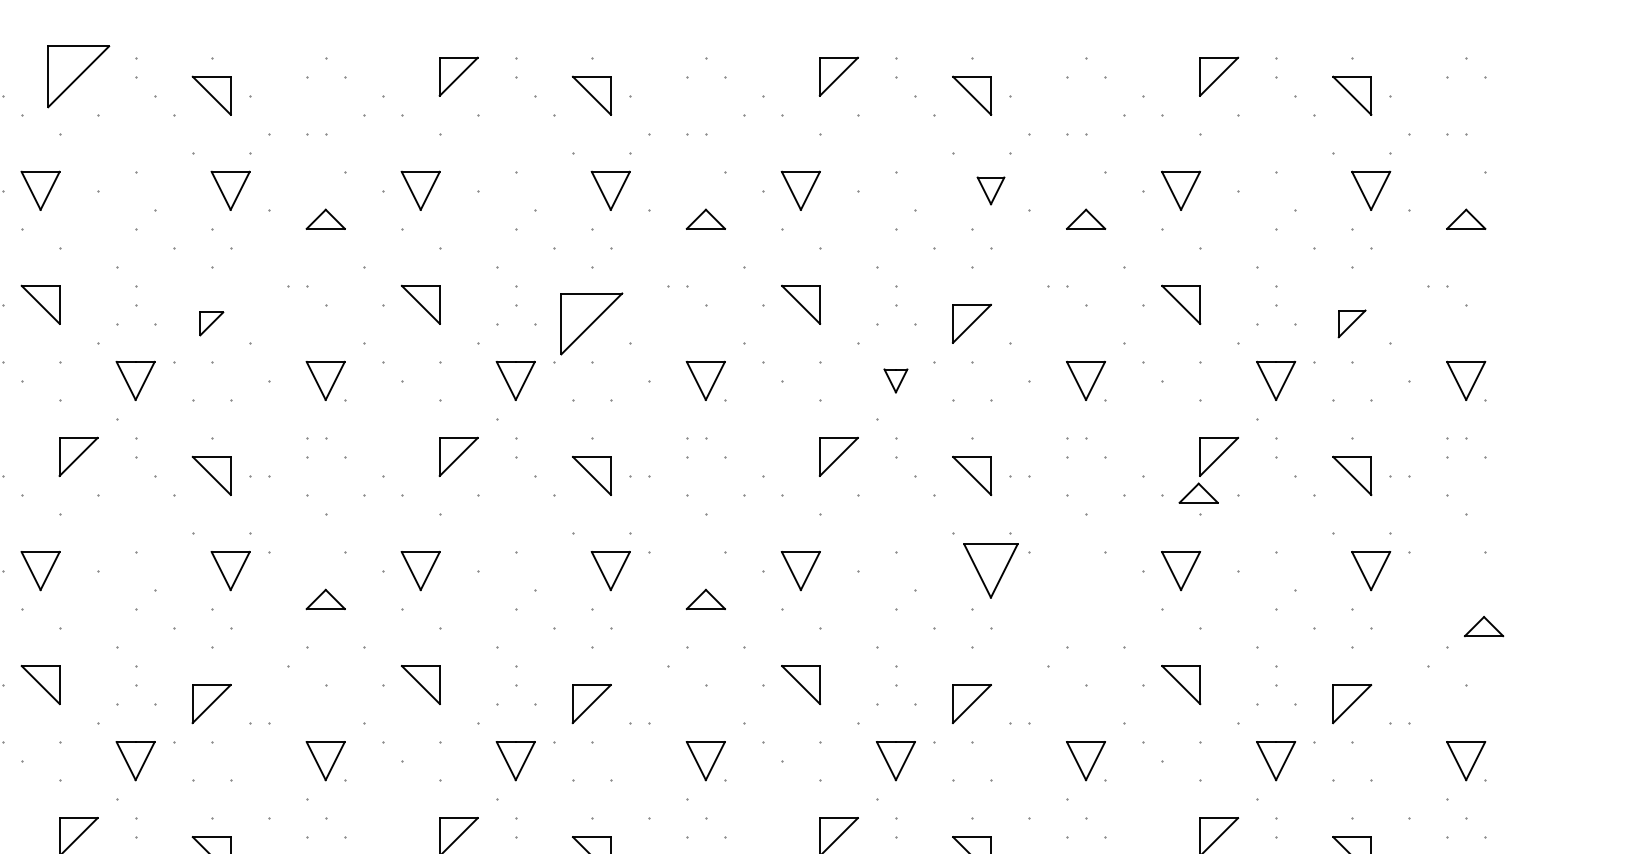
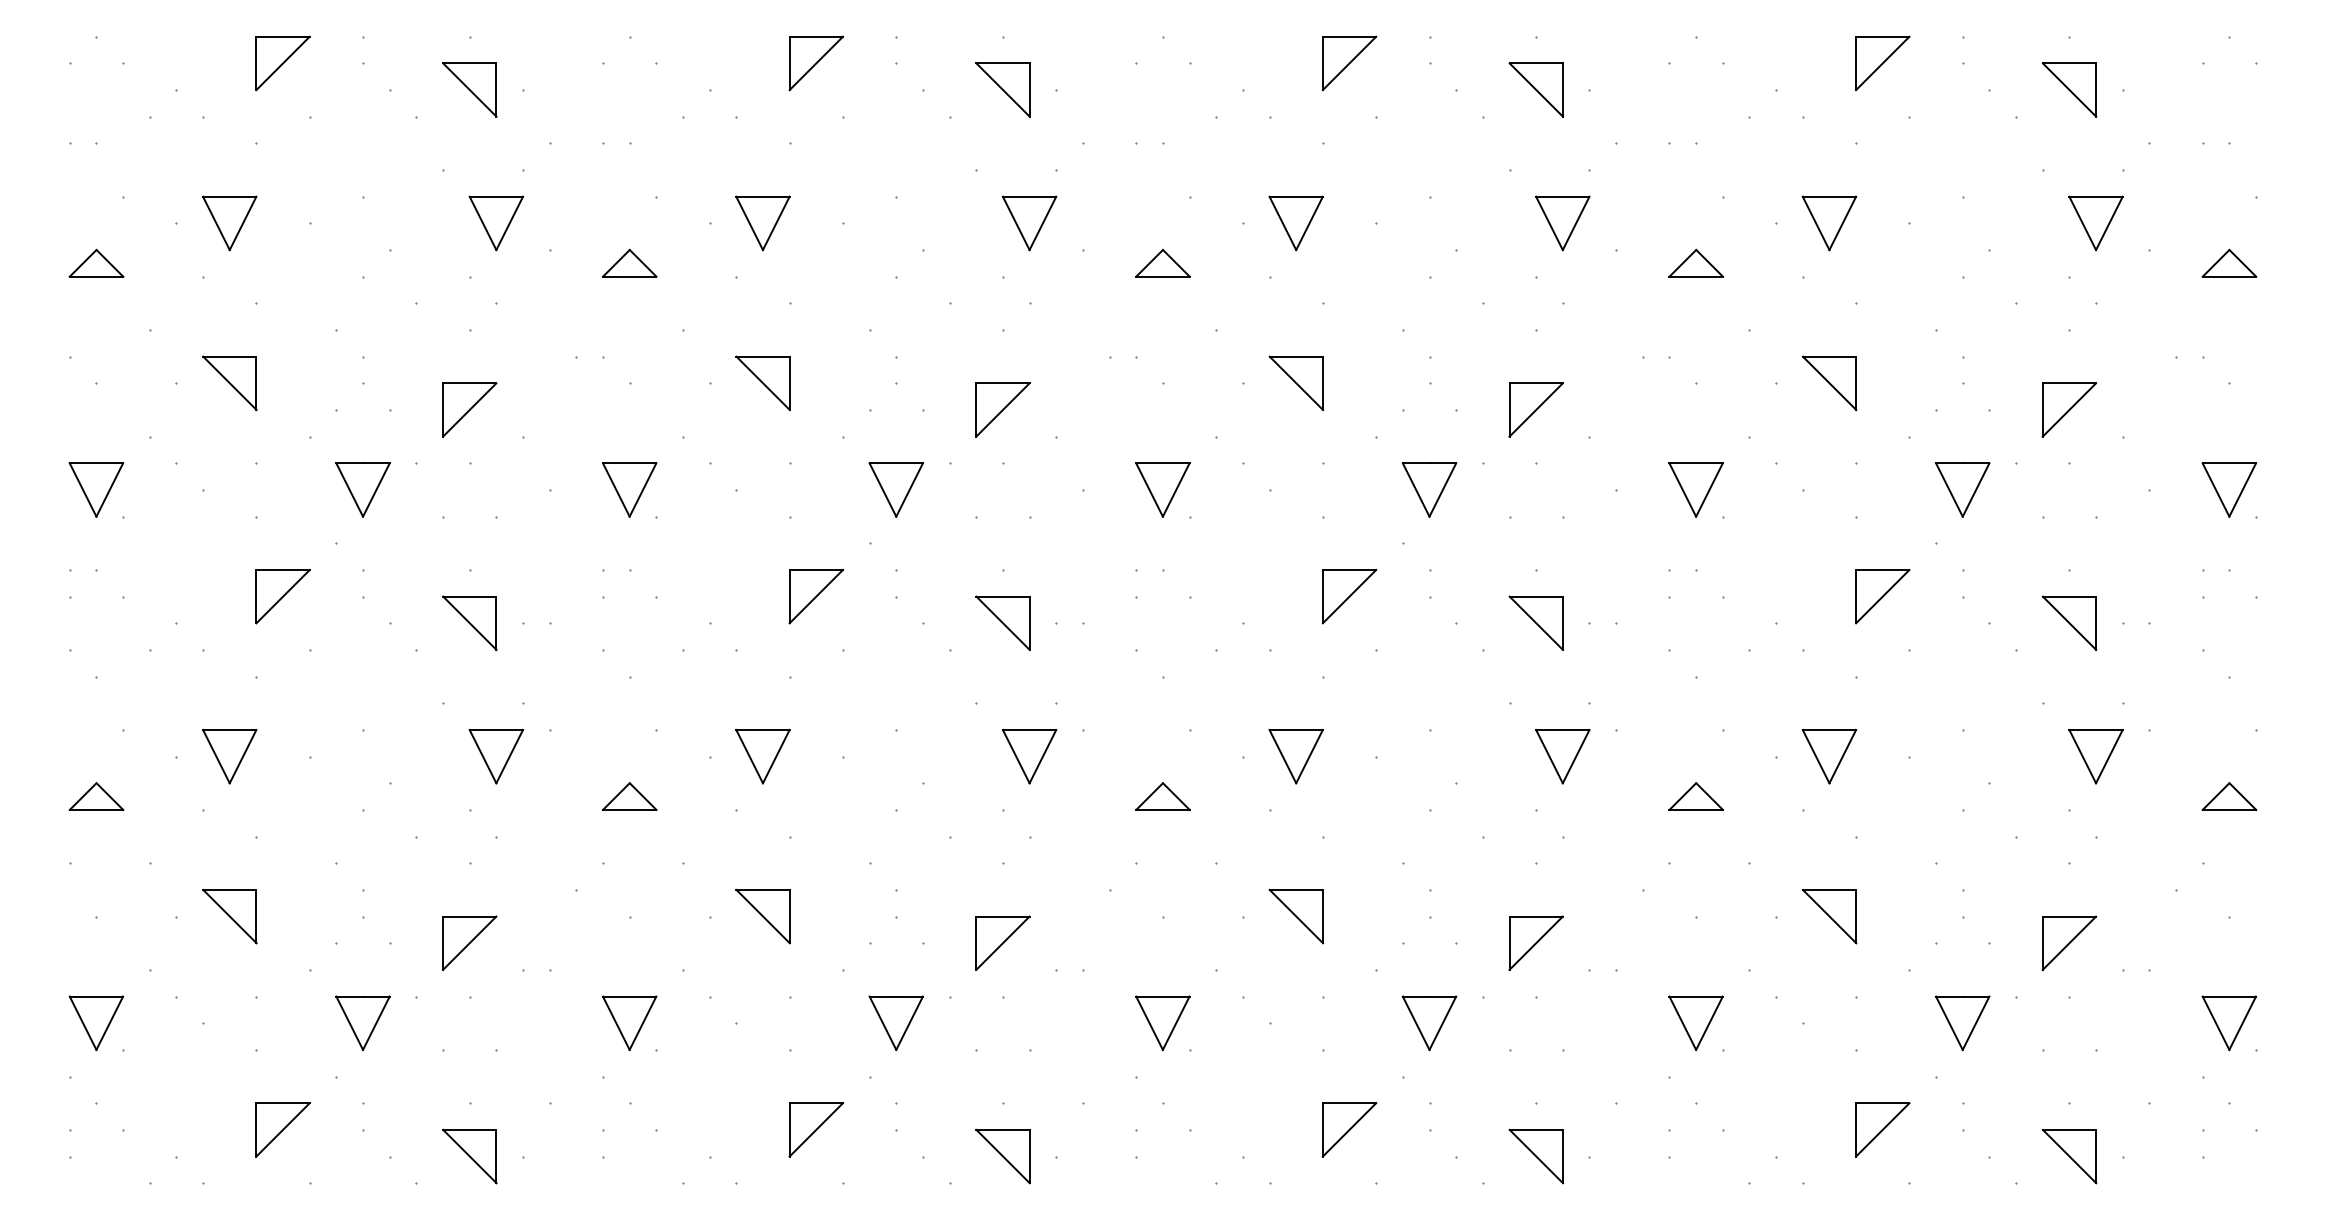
part: (78, 76) -> (282, 63), size x0.62
part: (990, 190) -> (1562, 223), size x1.43
part: (211, 323) -> (469, 409), size x1.67
part: (591, 323) -> (1002, 409), size x0.62
part: (1352, 323) -> (2069, 409), size x1.43
part: (895, 380) -> (1429, 489), size x1.67
part: (1198, 493) -> (1695, 796), moved
part: (990, 570) -> (1562, 756), size x0.71
part: (1484, 626) -> (2229, 796), moved

